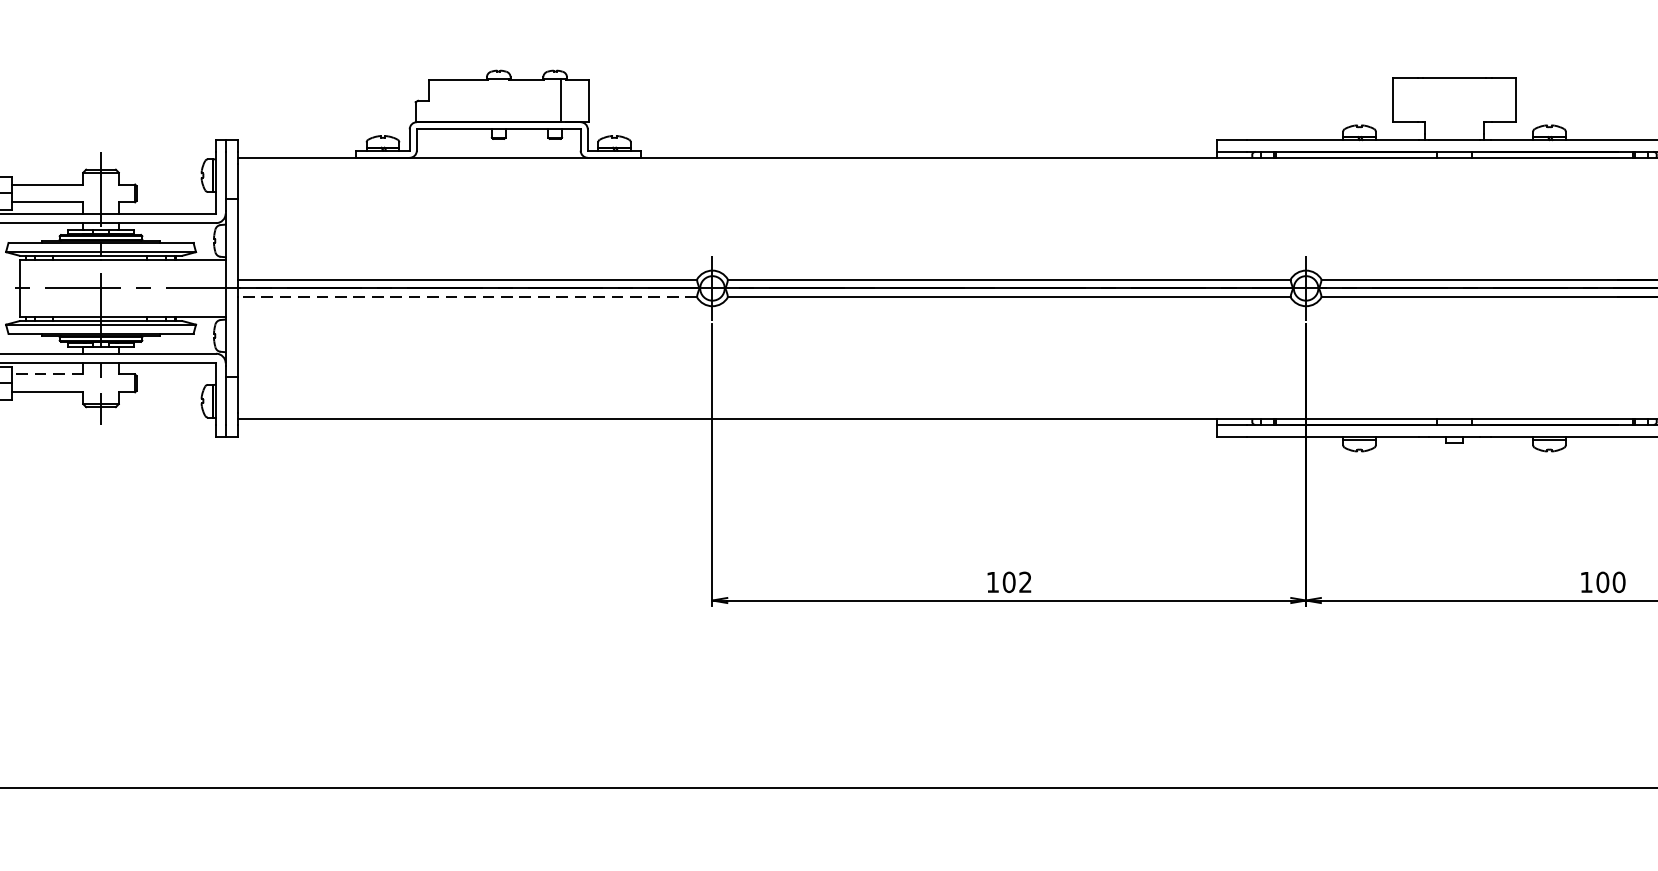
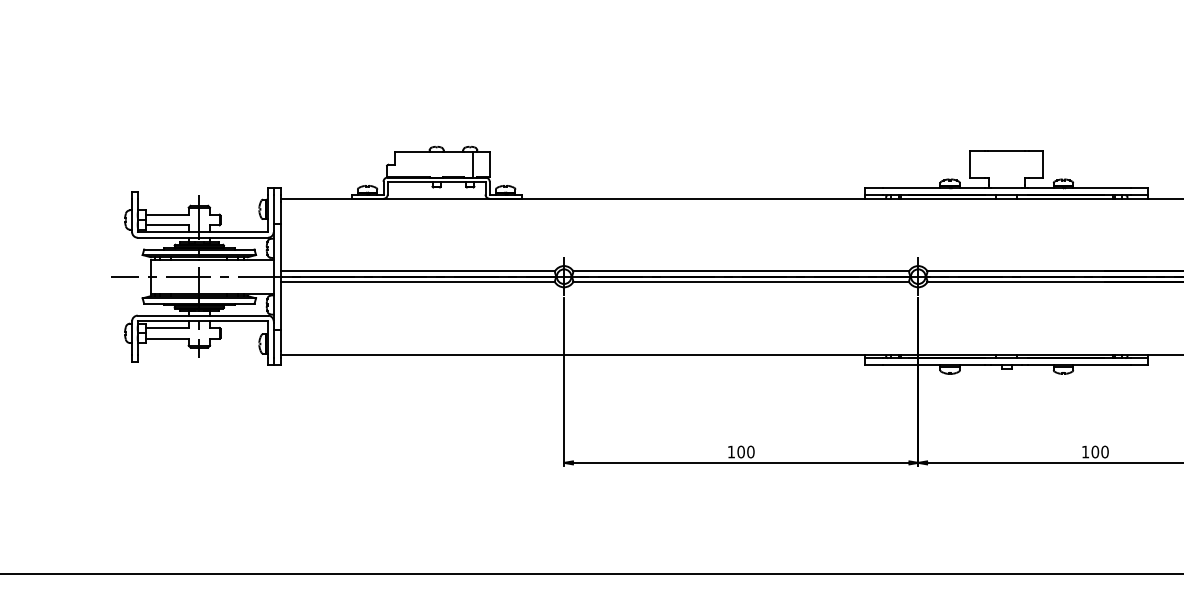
line: (466, 298) -> (417, 282), dashed -> solid
line: (45, 375) -> (166, 328), dashed -> solid
text: (1024, 581) -> (750, 451), 102 -> 100

